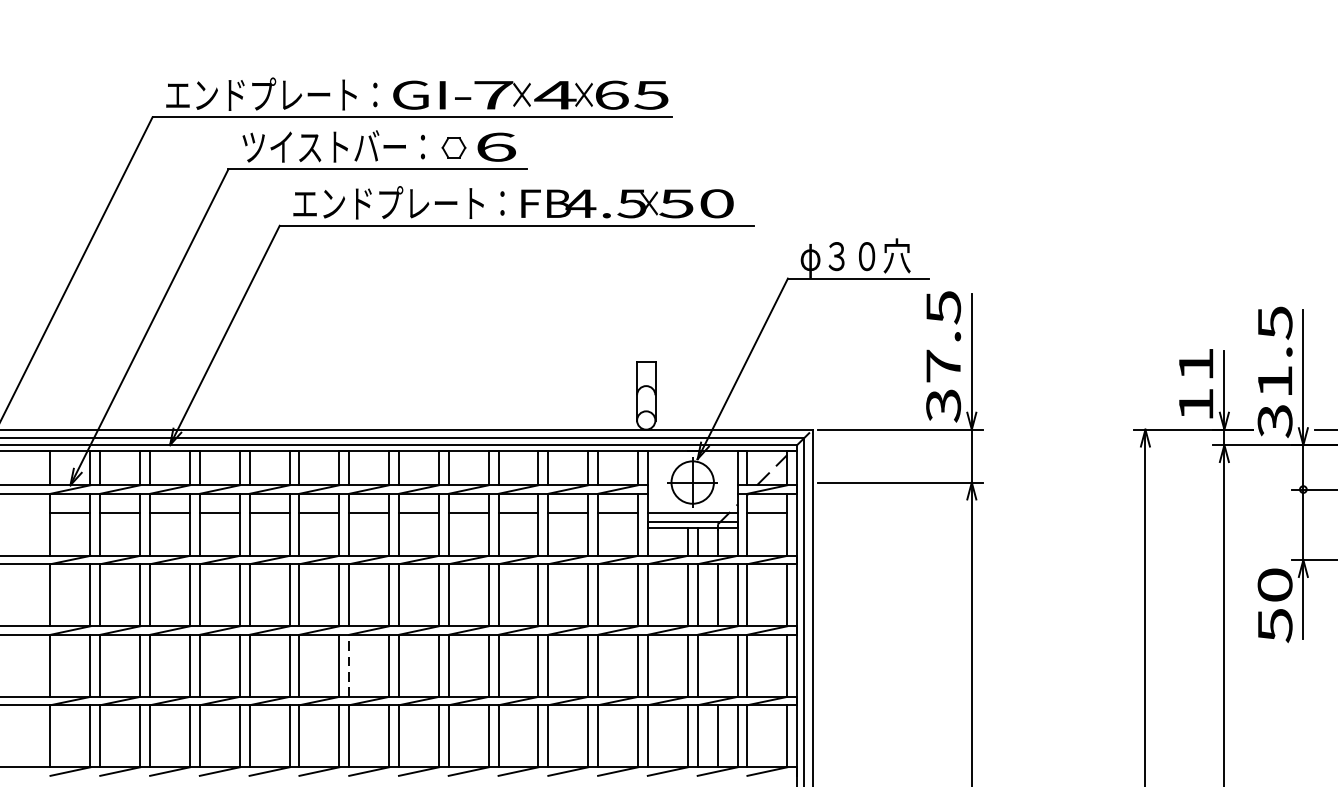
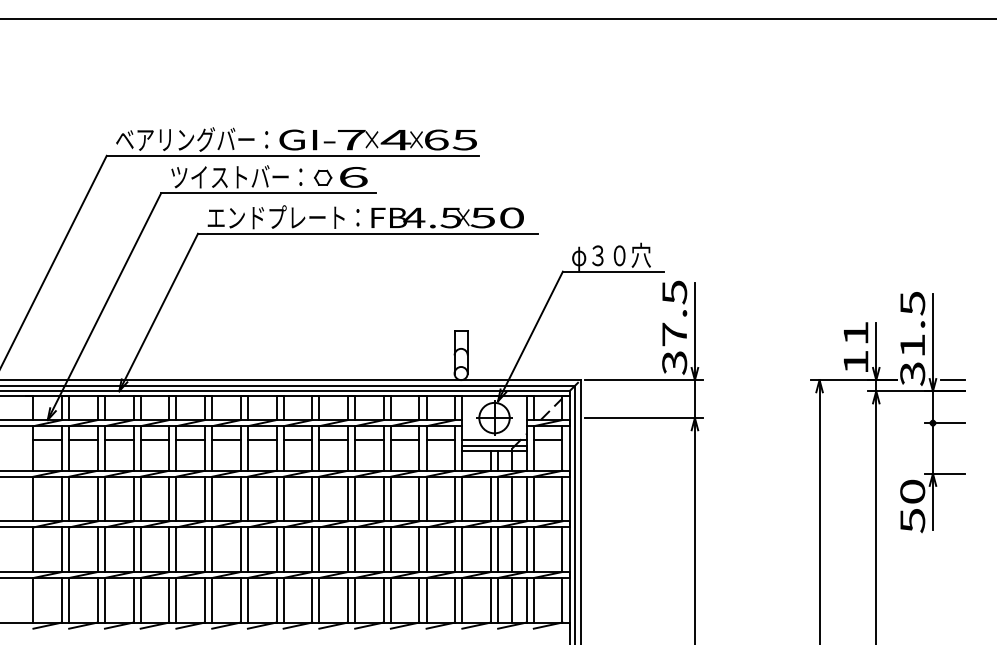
text: (262, 94) -> (185, 139), エンドプレート： -> ベアリングバー：
line: (348, 665) -> (247, 549), dashed -> solid
line: (717, 665) -> (512, 549), added

